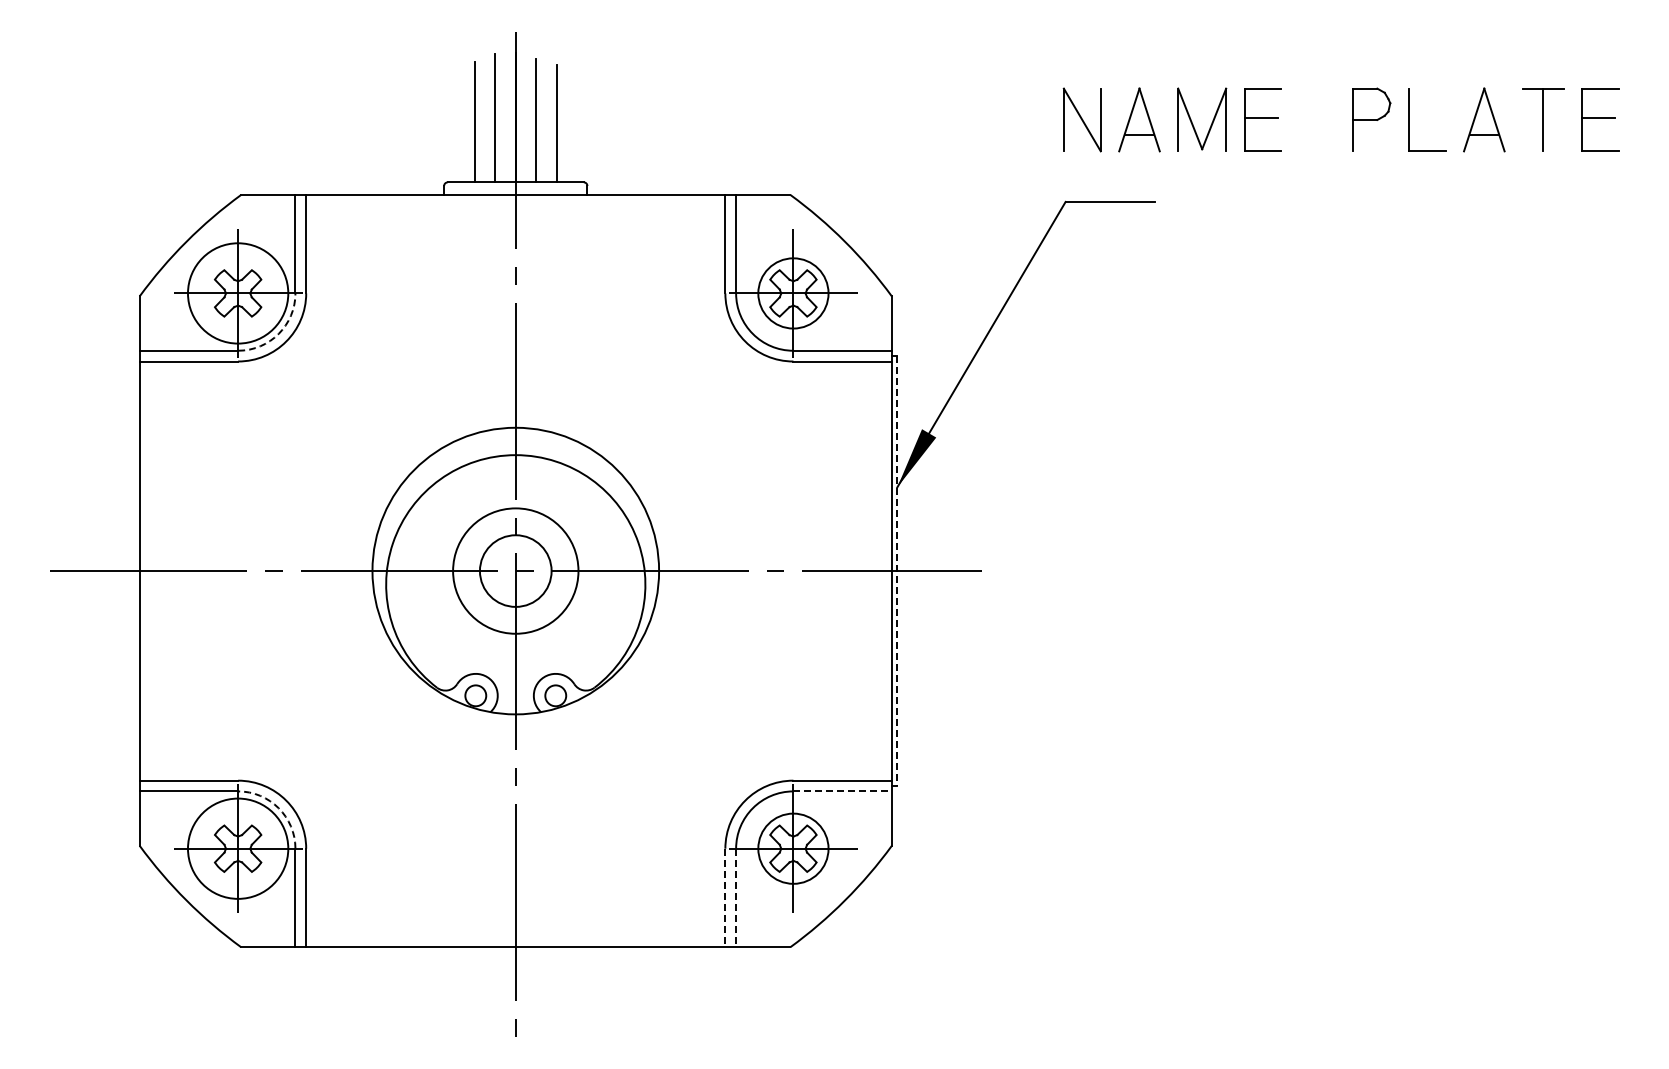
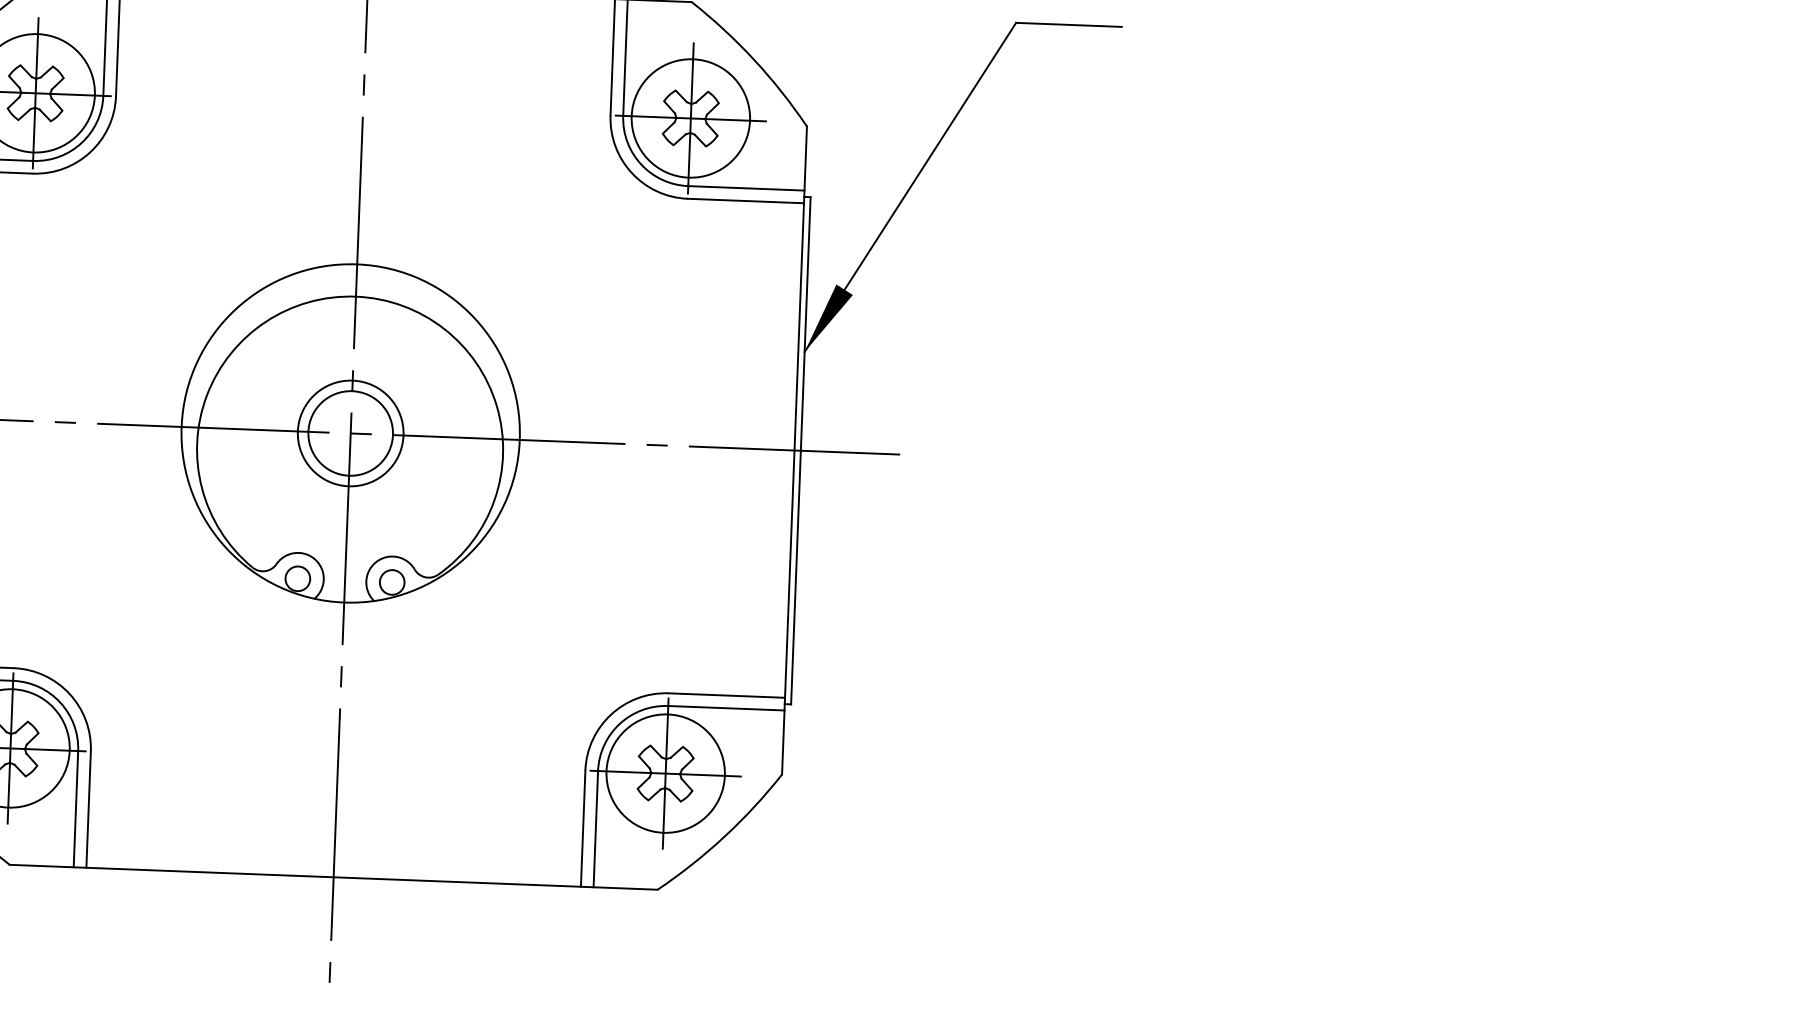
circle: (793, 293) -> (690, 118), size x1.43
arc: (278, 333) -> (81, 142), dashed -> solid
circle: (515, 570) -> (350, 432), size x0.71
line: (897, 571) -> (801, 451), dashed -> solid
line: (843, 791) -> (727, 708), dashed -> solid
arc: (278, 808) -> (59, 702), dashed -> solid
circle: (793, 848) -> (665, 773), size x1.43
line: (725, 898) -> (583, 829), dashed -> solid
line: (736, 898) -> (596, 829), dashed -> solid

